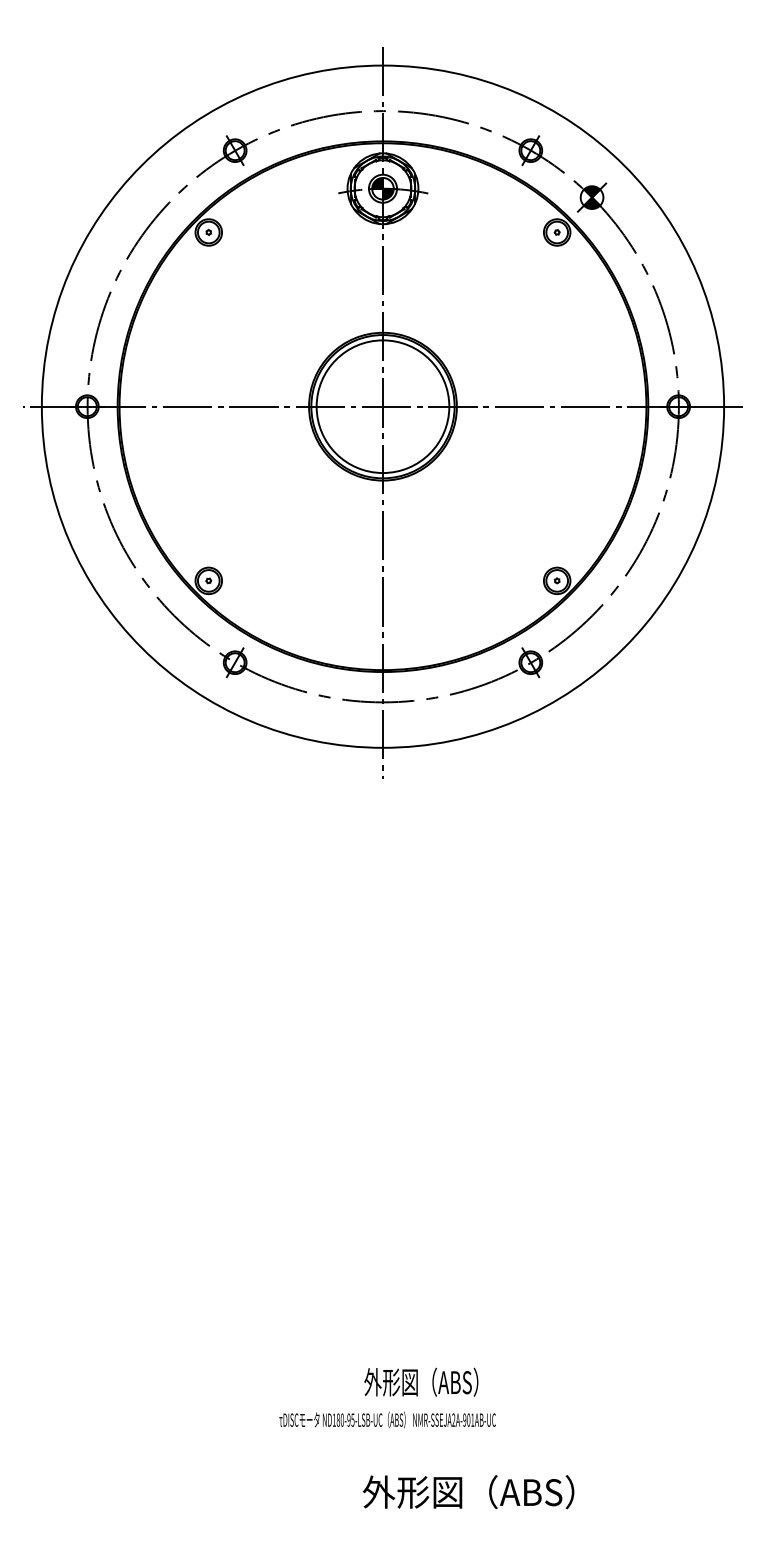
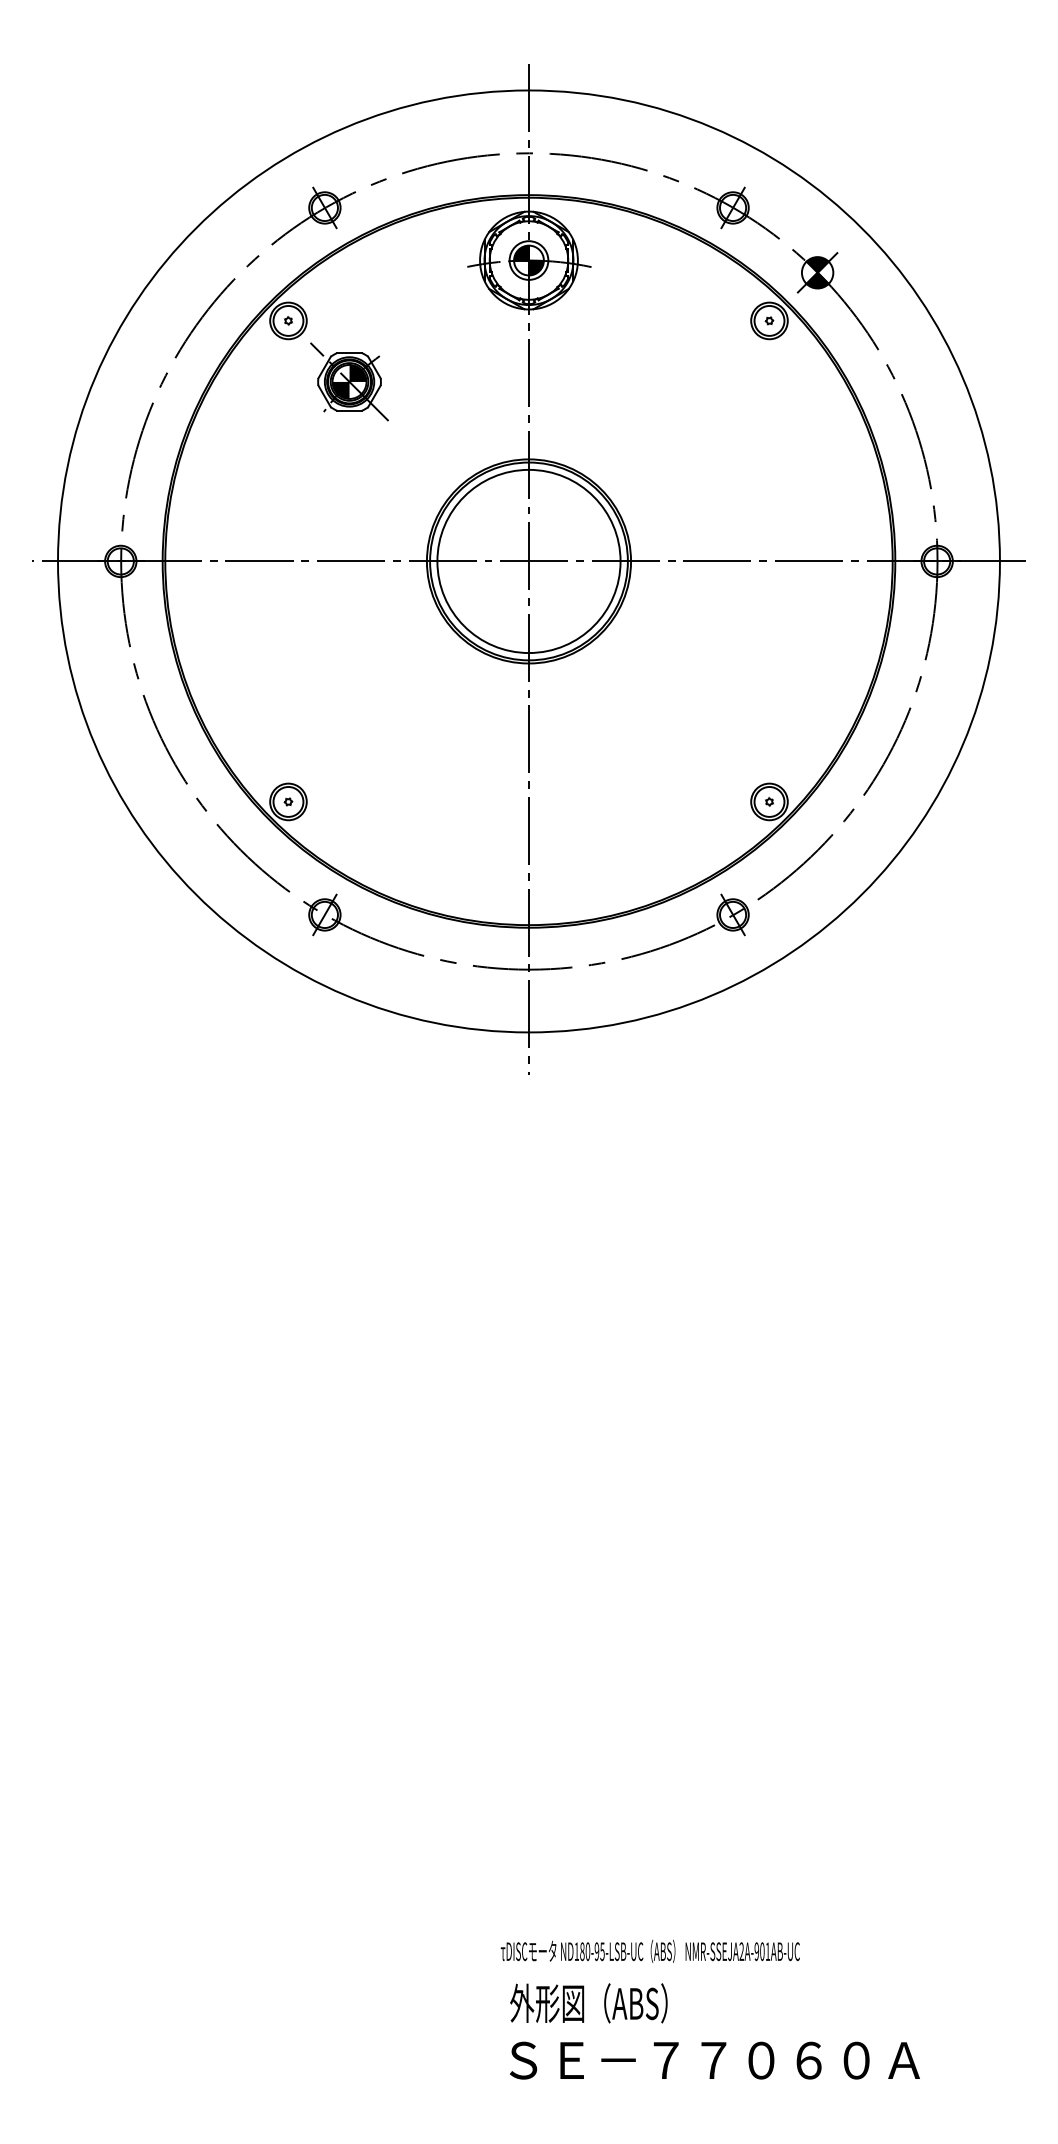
part: (252, 276) -> (349, 381), added
text: (421, 1382) -> (588, 2003), moved
text: (386, 1419) -> (649, 1950), moved
text: (514, 1491) -> (710, 2059), 外形図（ABS） -> ＳＥ－７７０６０Ａ

